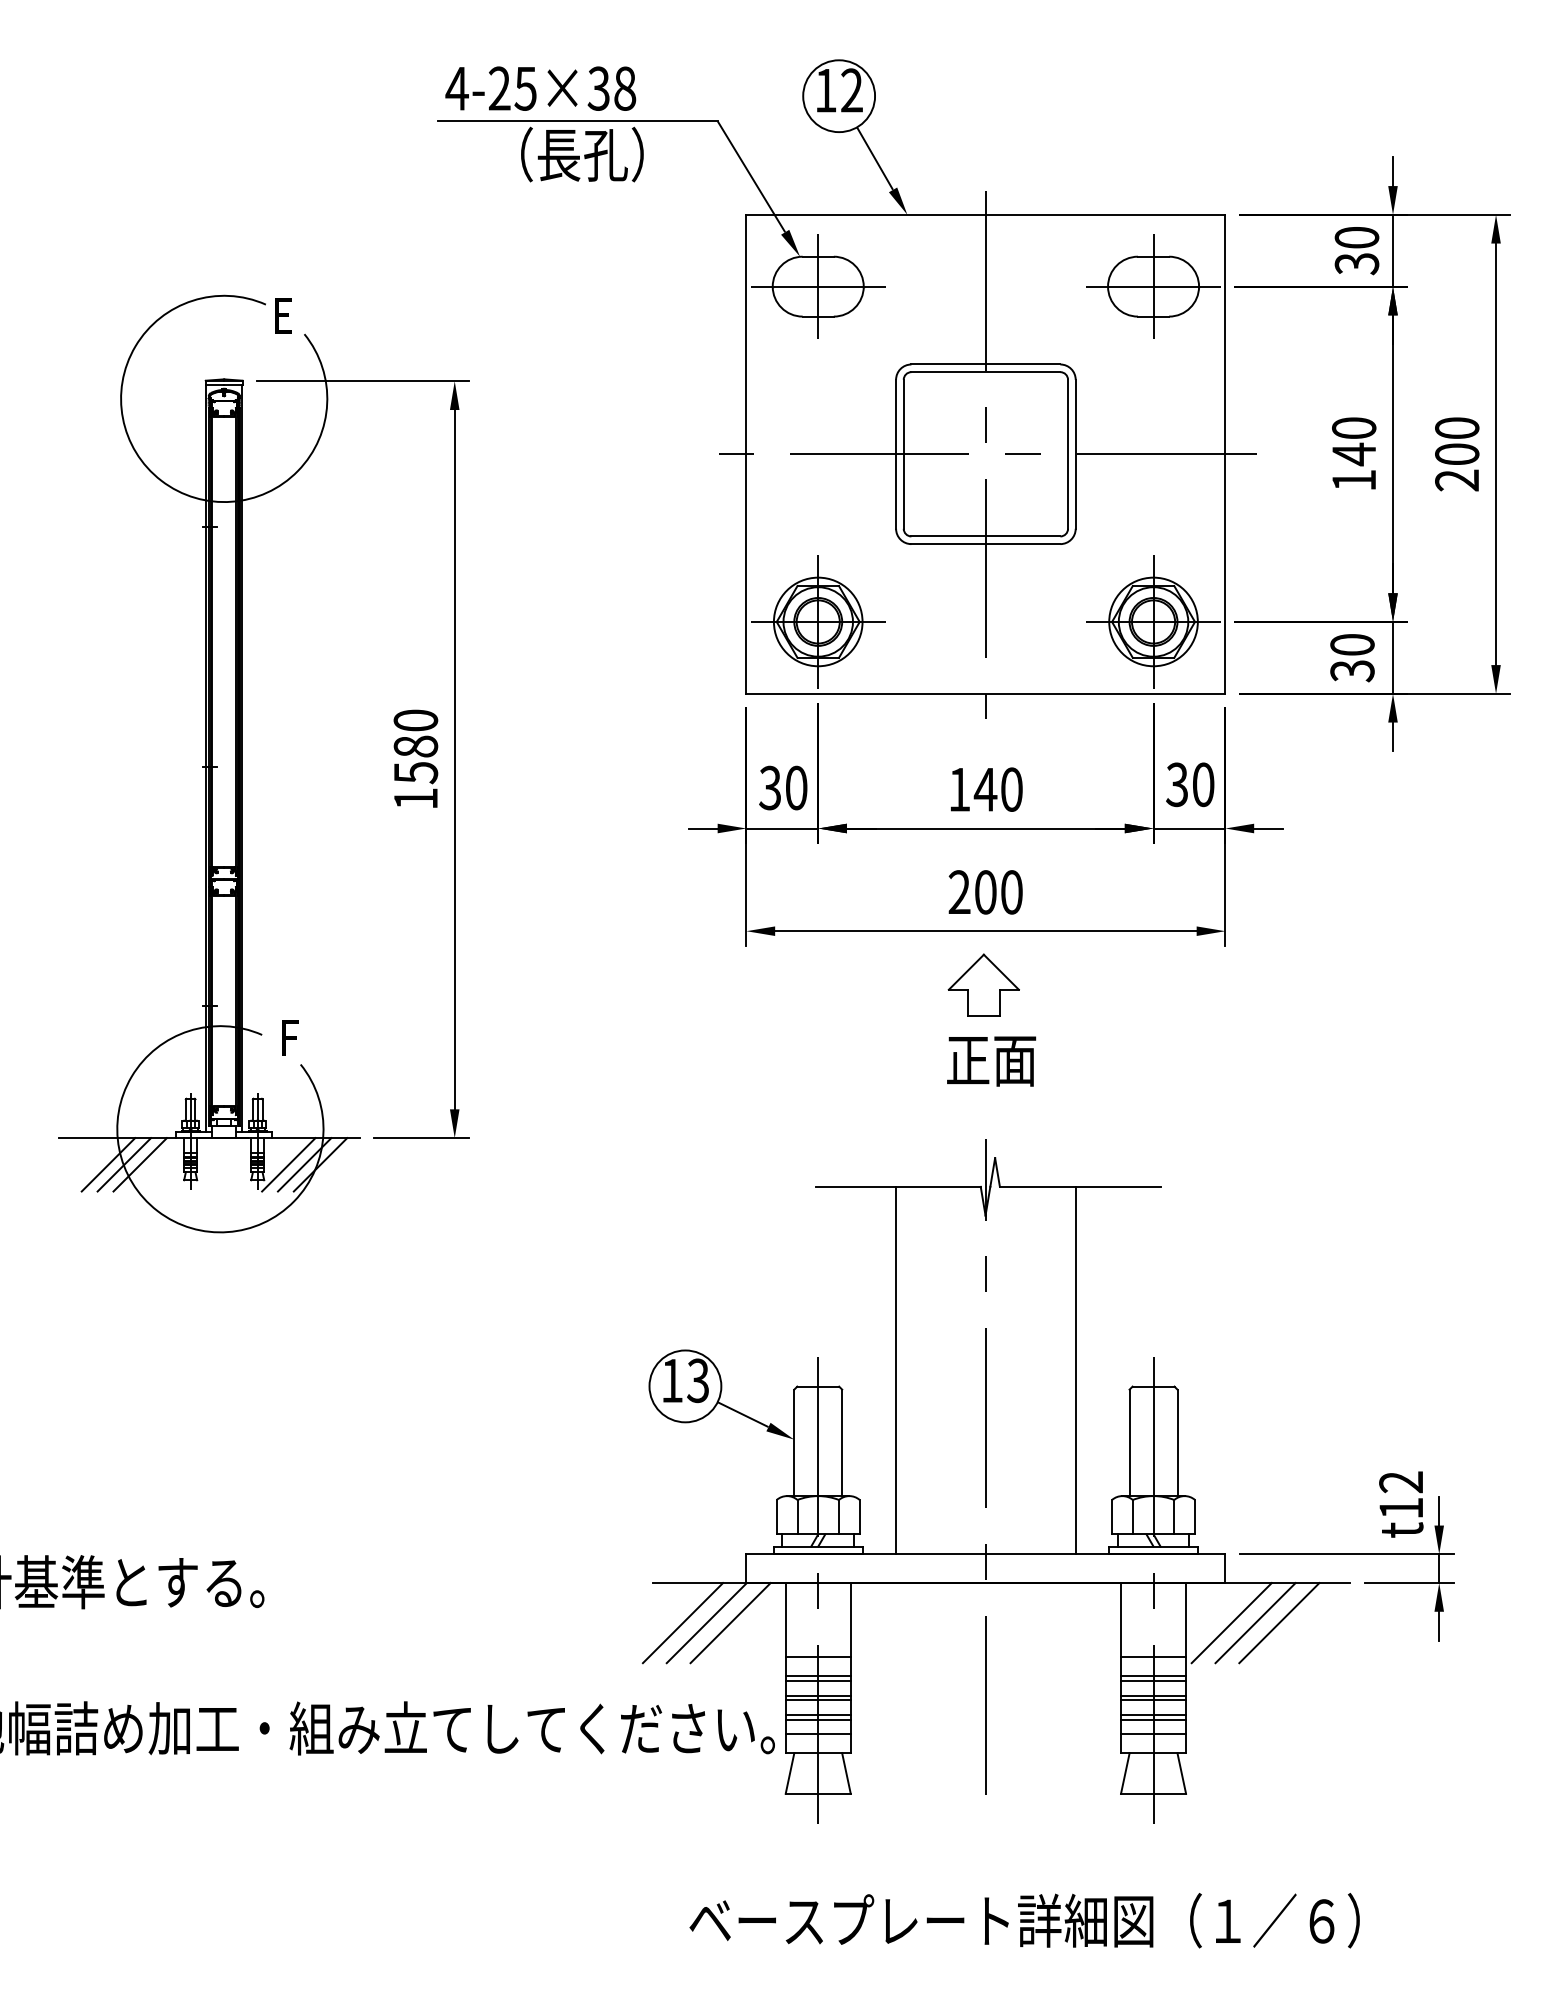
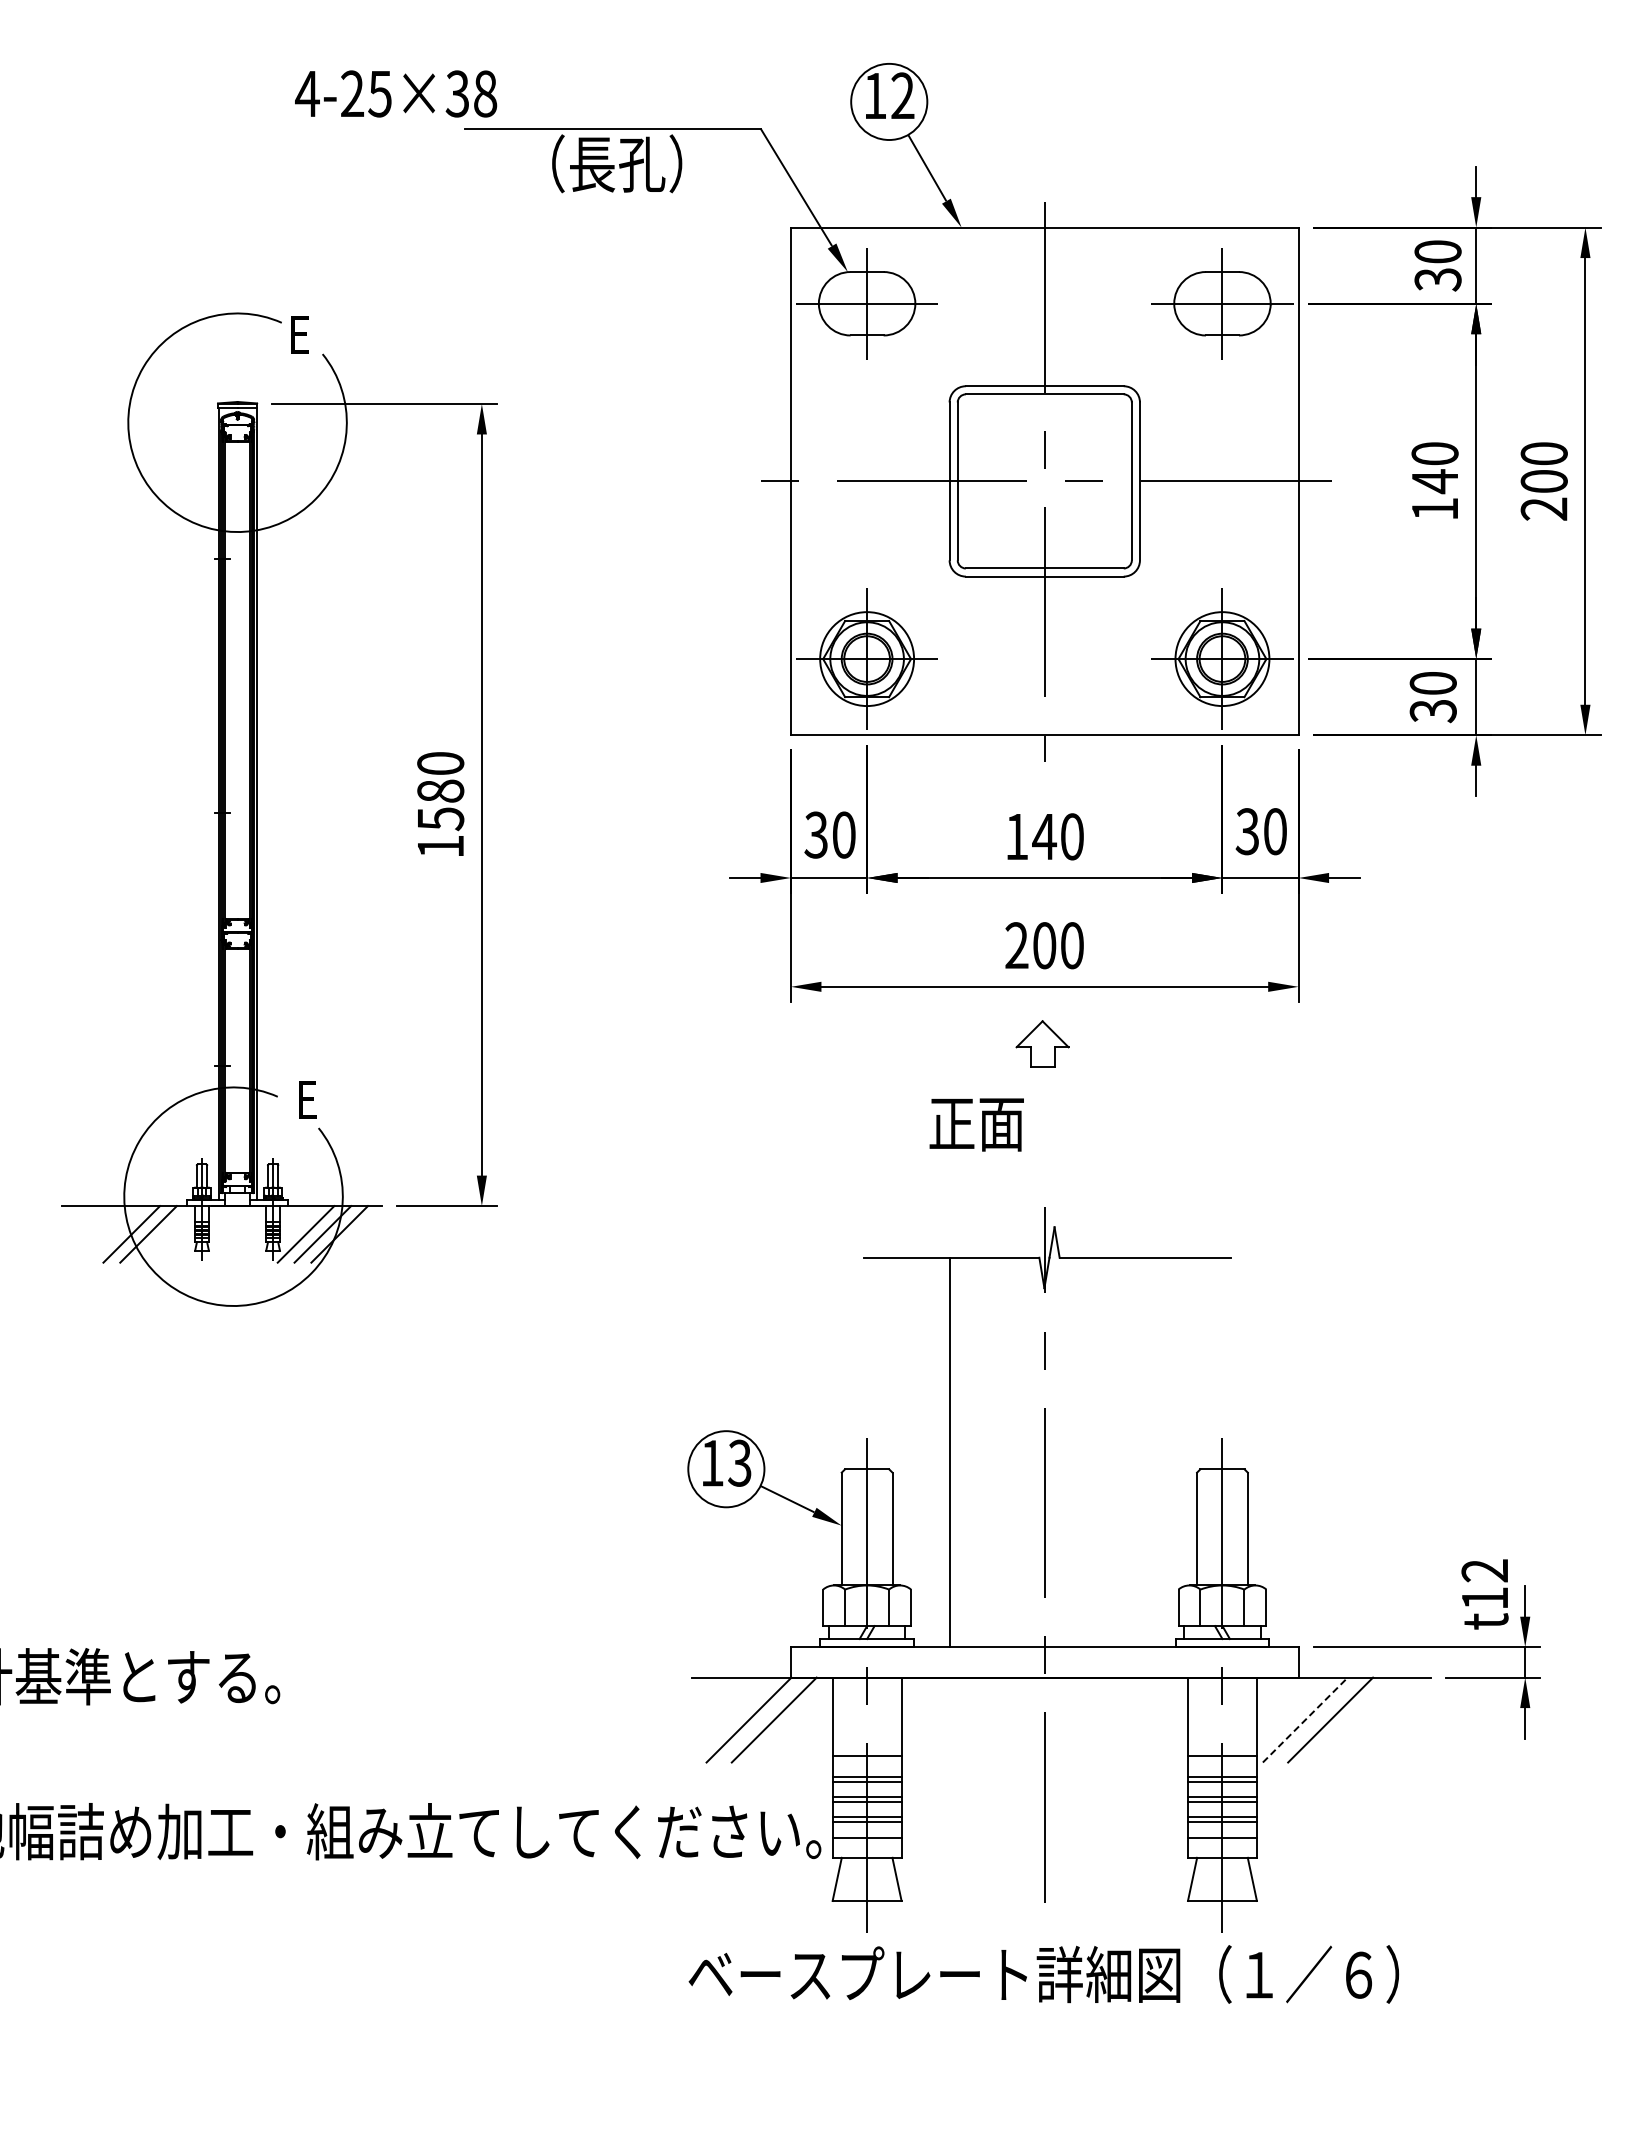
text: (541, 88) -> (396, 93), moved
part: (983, 984) -> (1042, 1043), size x0.7
text: (292, 1045) -> (309, 1107), F -> E
text: (991, 1061) -> (976, 1124), moved
line: (108, 1164) -> (114, 1234), removed
line: (1075, 1370) -> (1139, 1452), removed
line: (682, 1622) -> (723, 1719), removed
line: (1231, 1622) -> (1305, 1719), solid -> dashed
line: (1279, 1622) -> (1355, 1719), removed
text: (1024, 1920) -> (1043, 1974), moved

